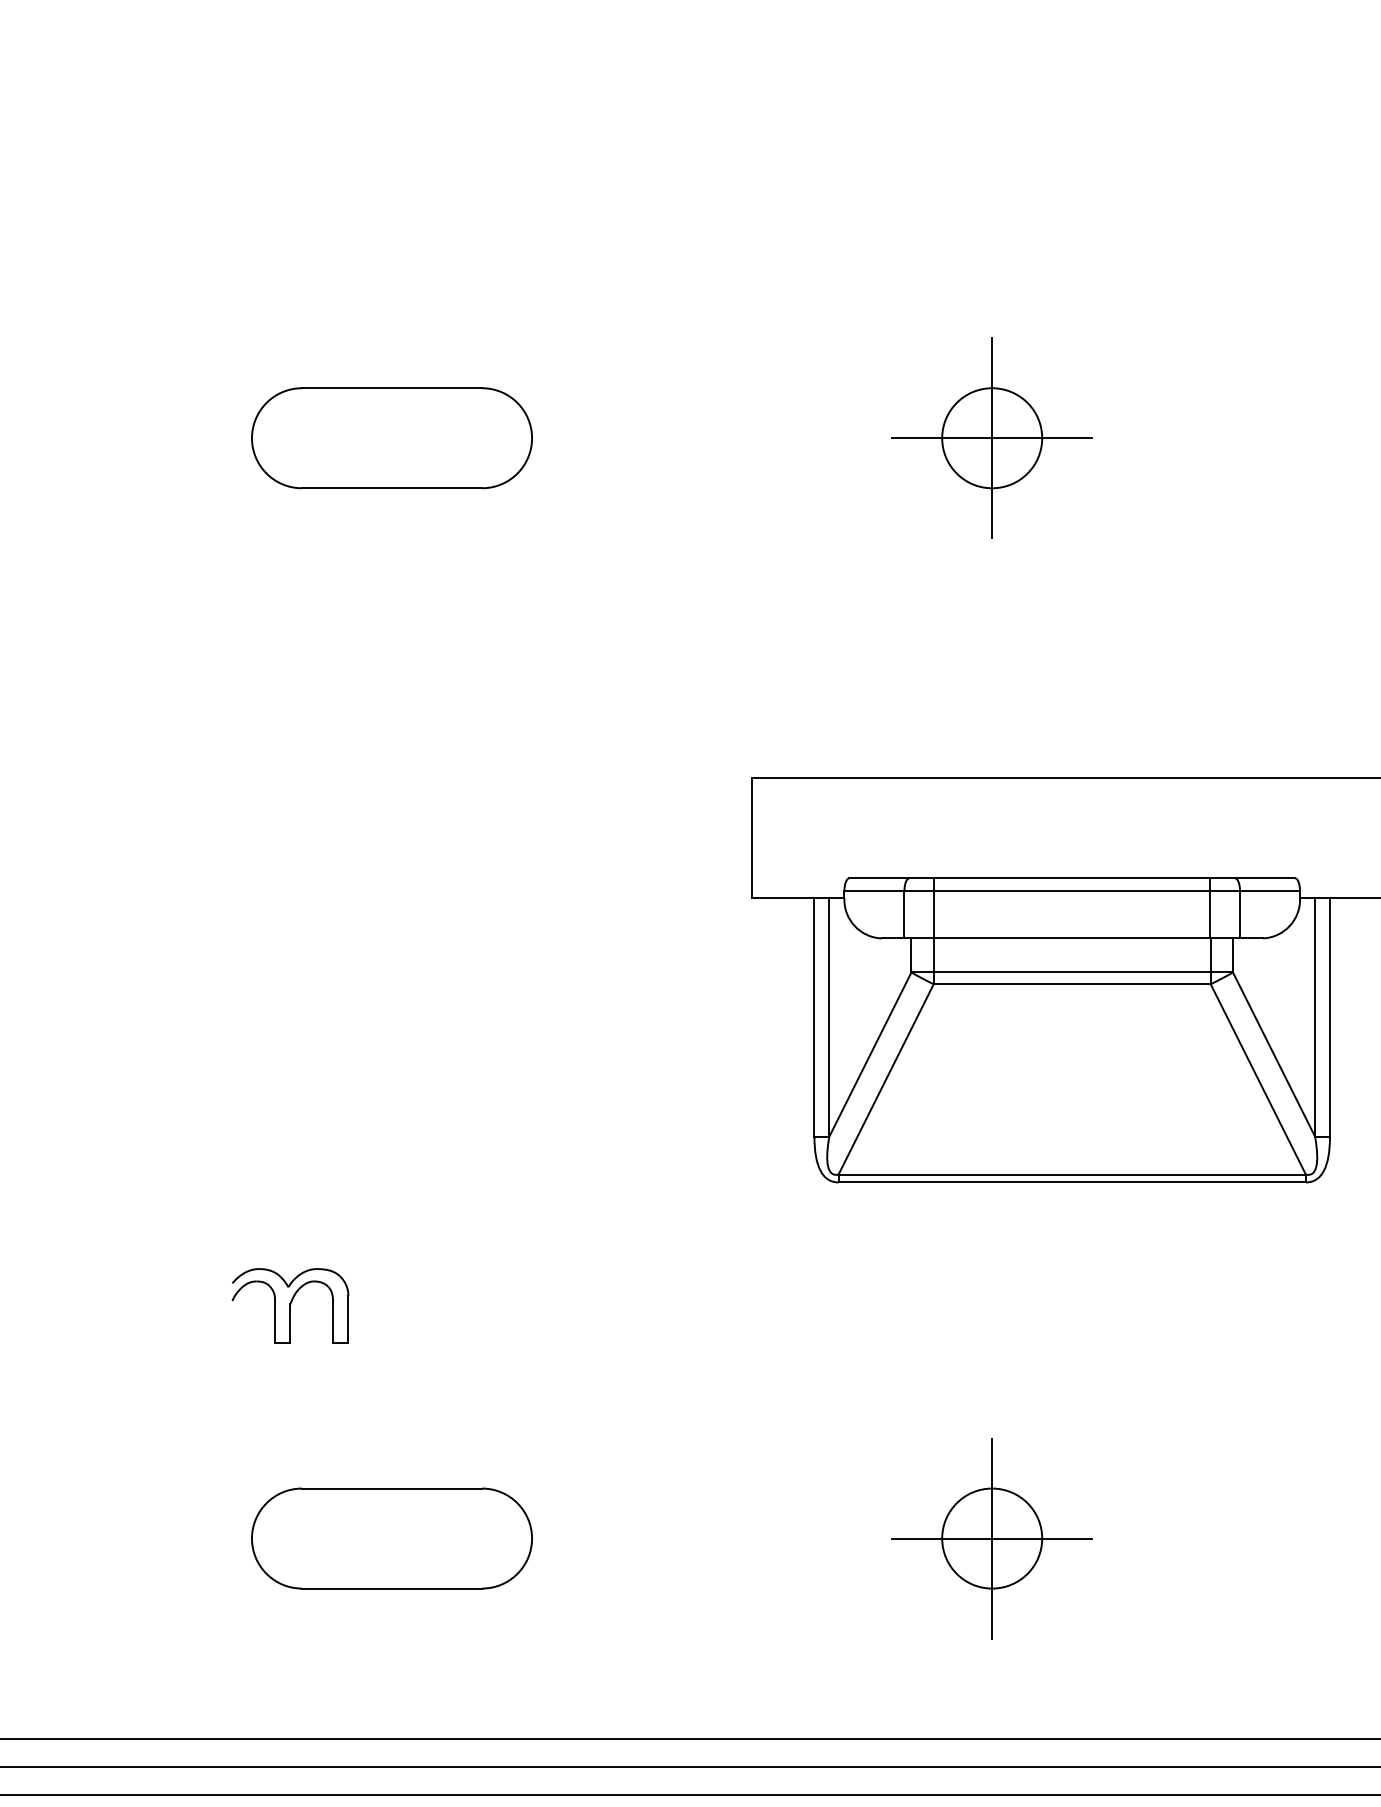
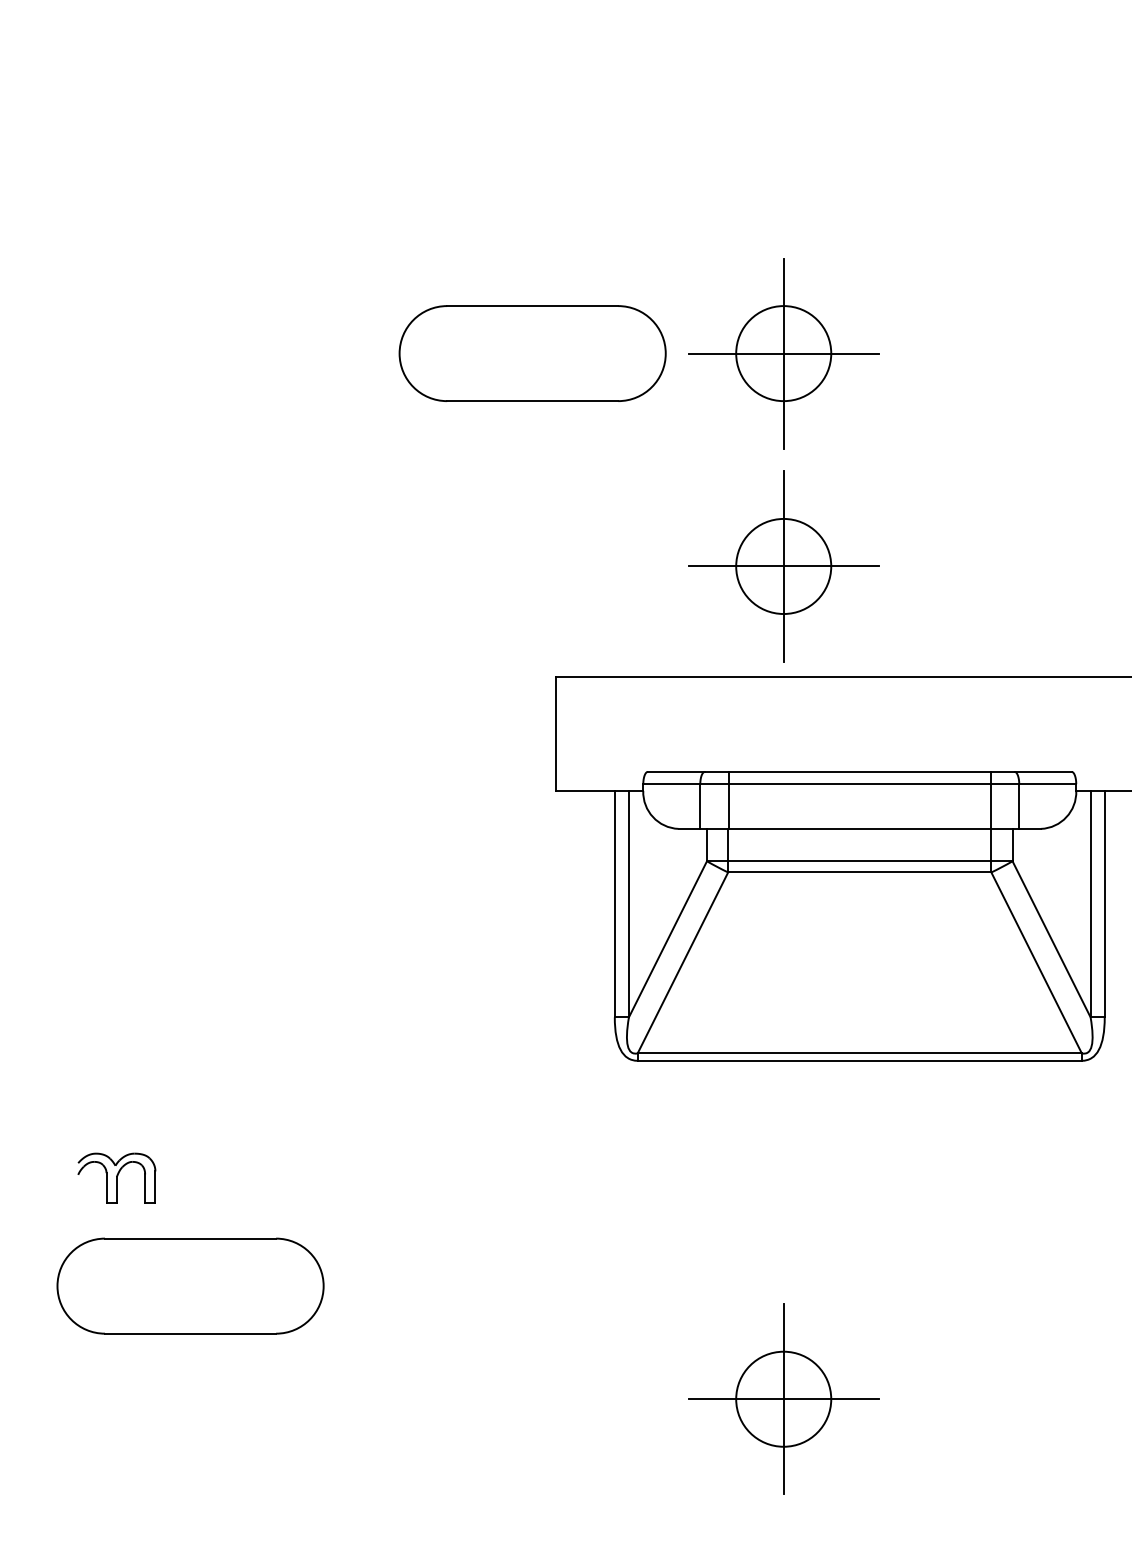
part: (391, 438) -> (532, 353), moved
part: (991, 661) -> (783, 565), added
part: (290, 1305) -> (116, 1177), size x0.7
part: (391, 1538) -> (190, 1286), moved

